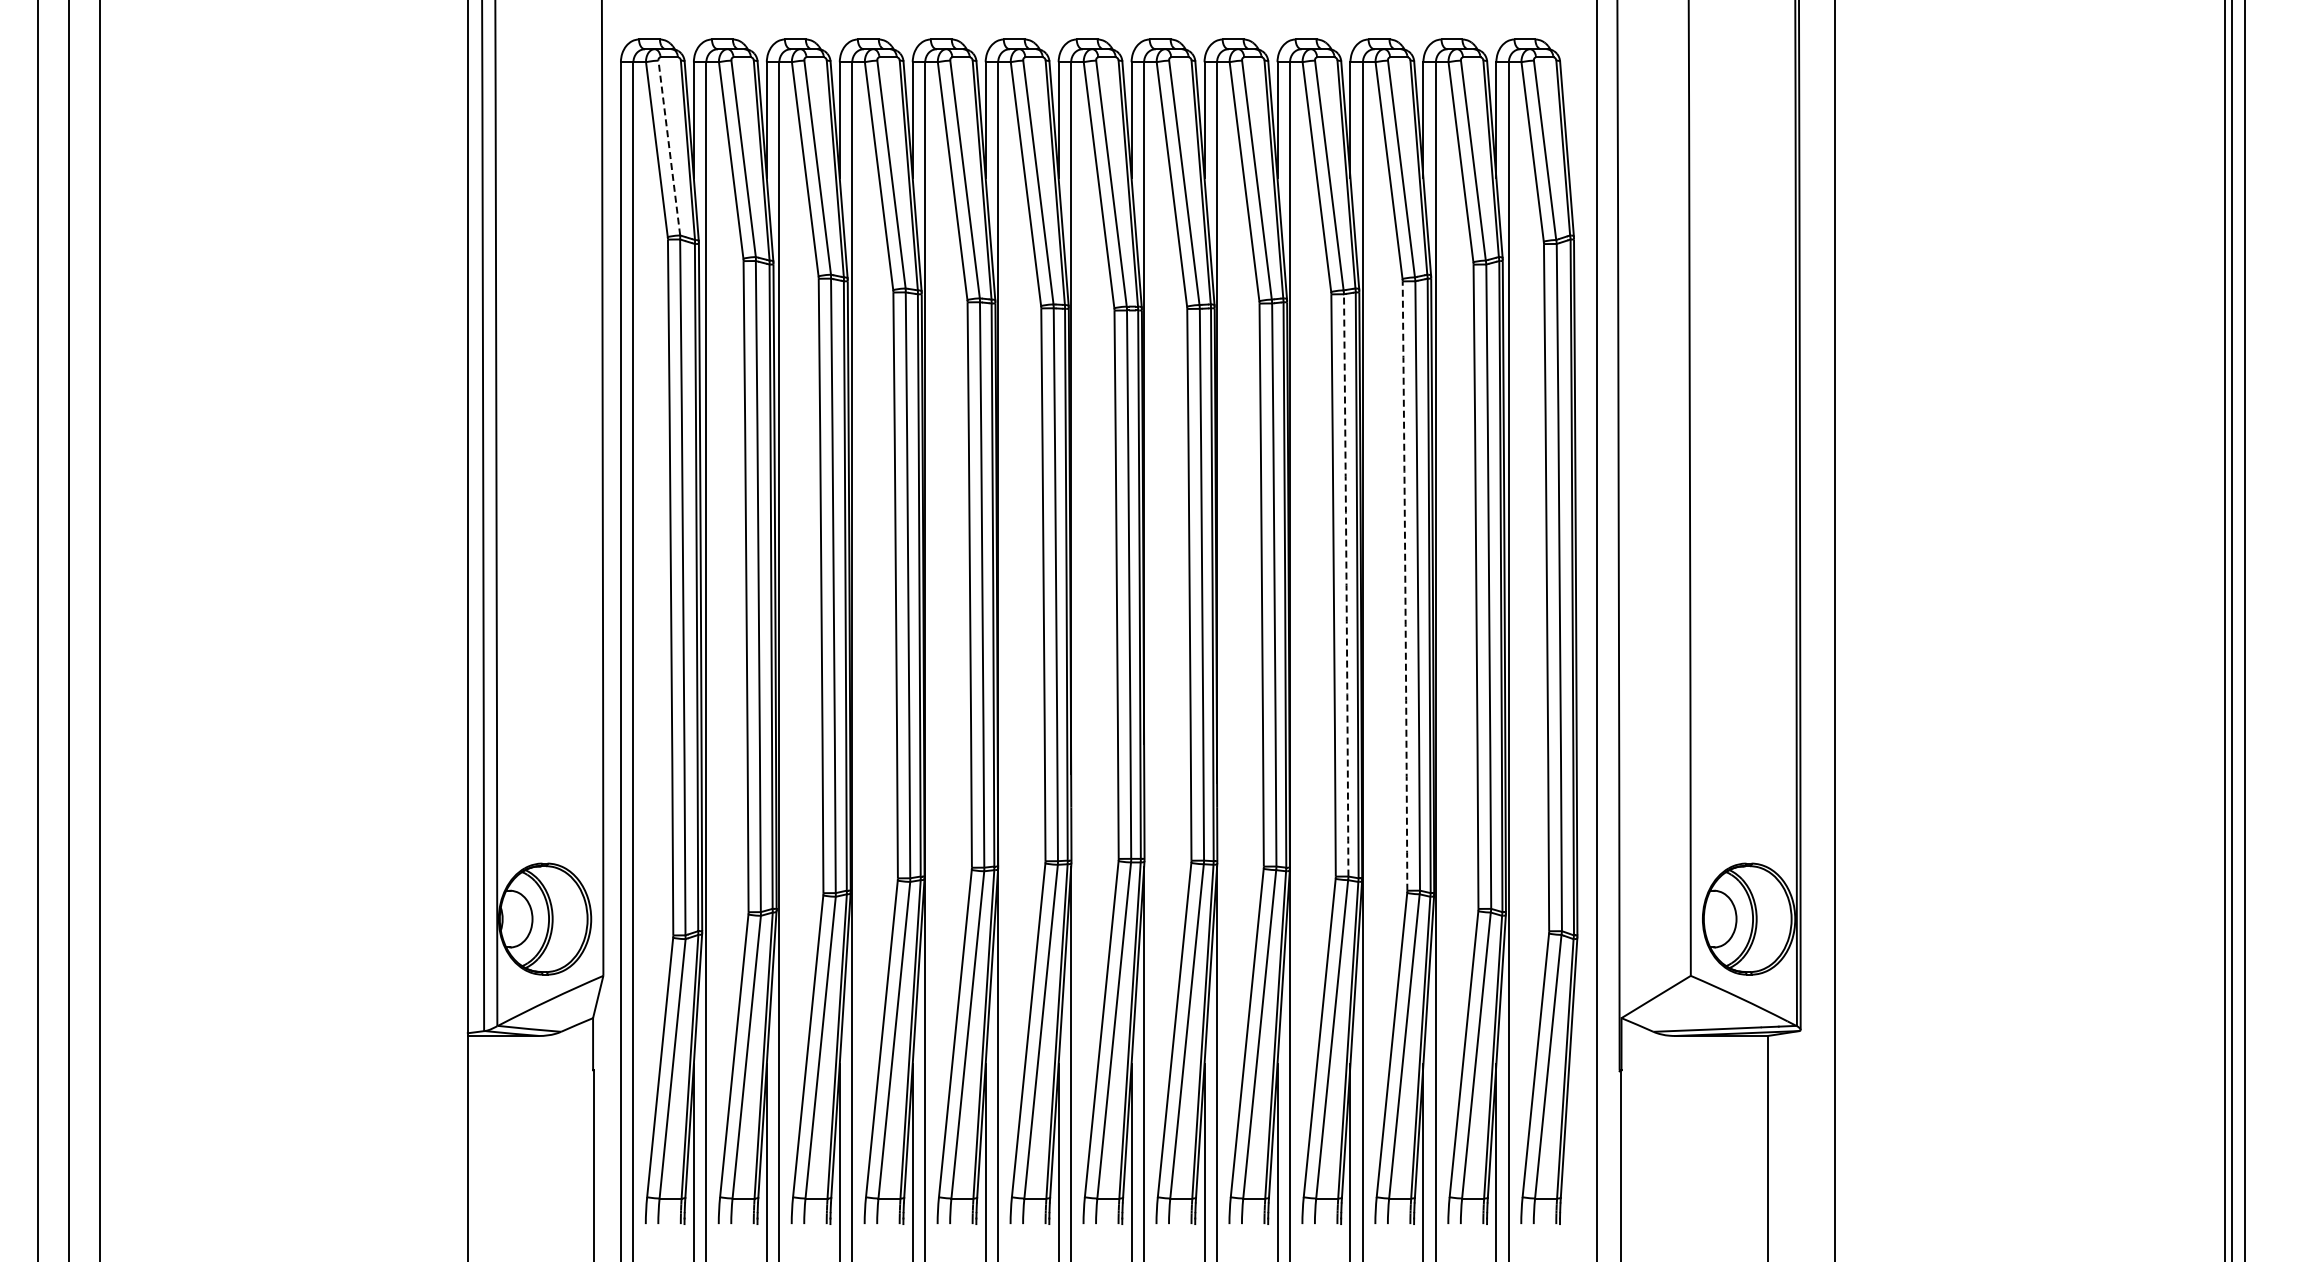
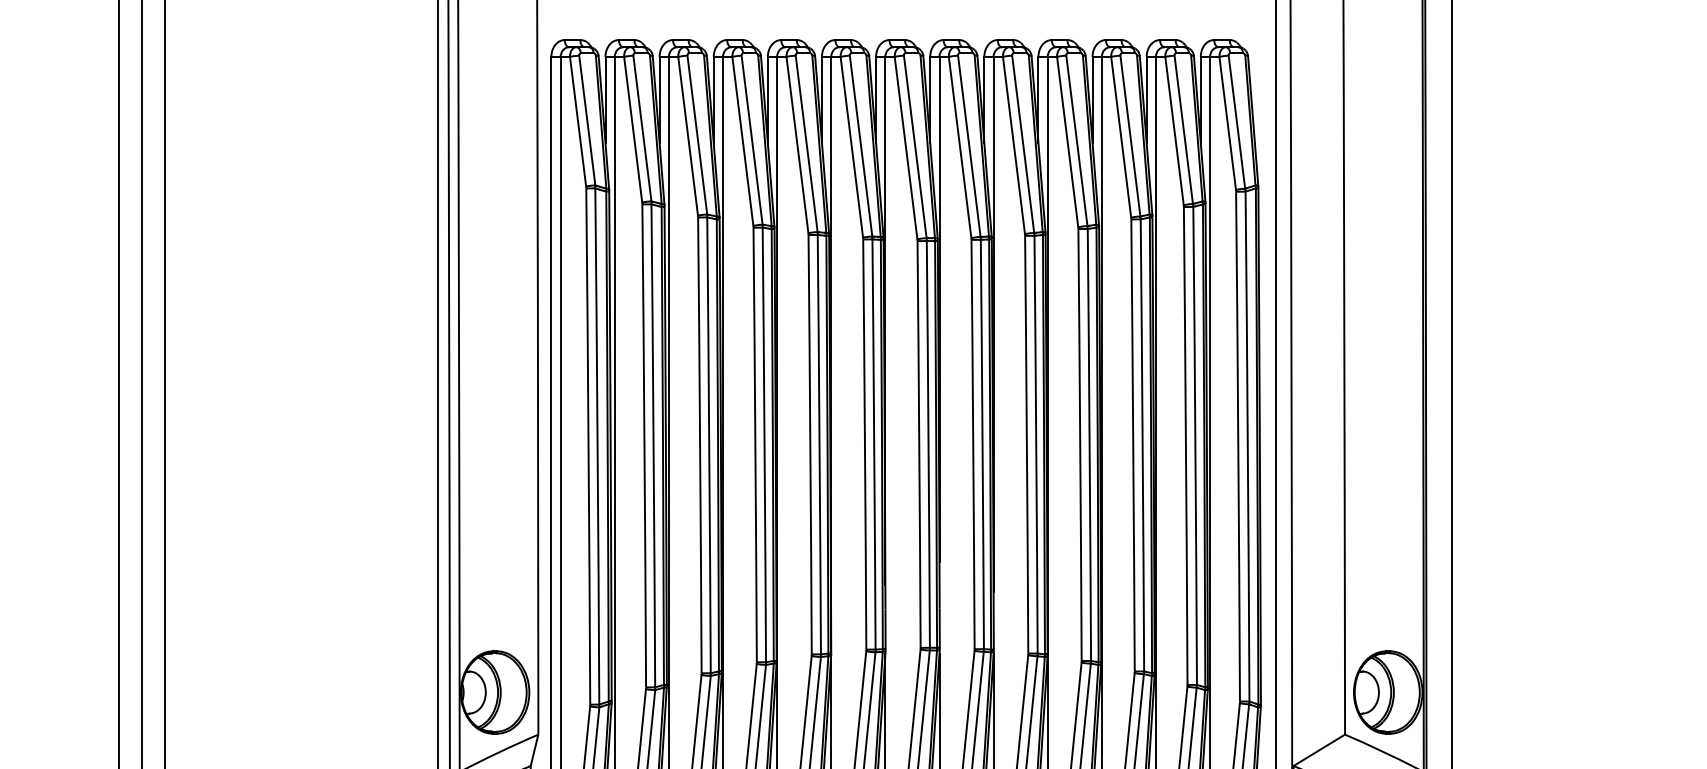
line: (669, 147) -> (587, 120), dashed -> solid
arc: (1346, 585) -> (1089, 445), dashed -> solid
arc: (1405, 586) -> (1133, 445), dashed -> solid

